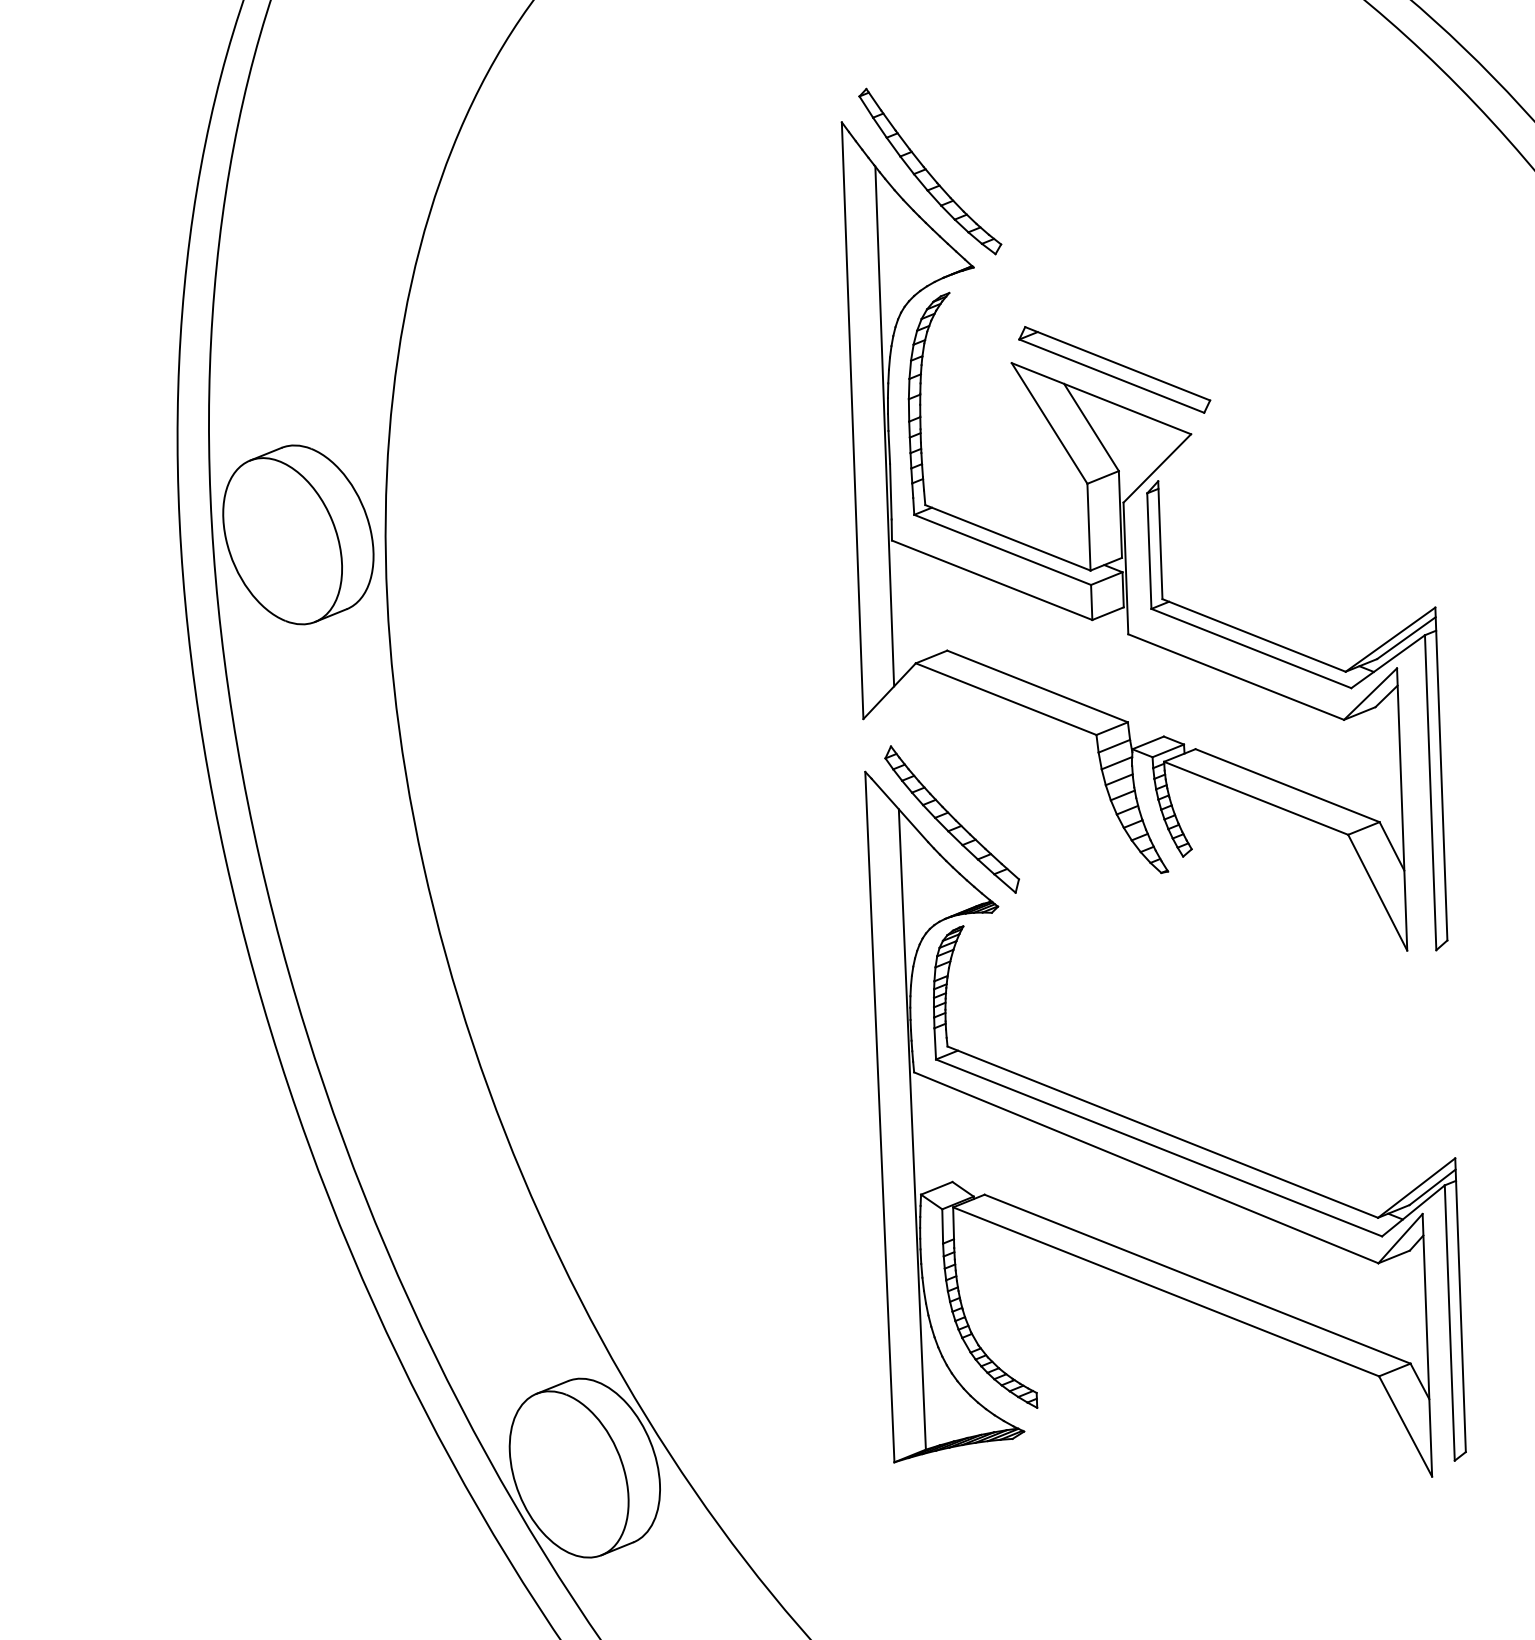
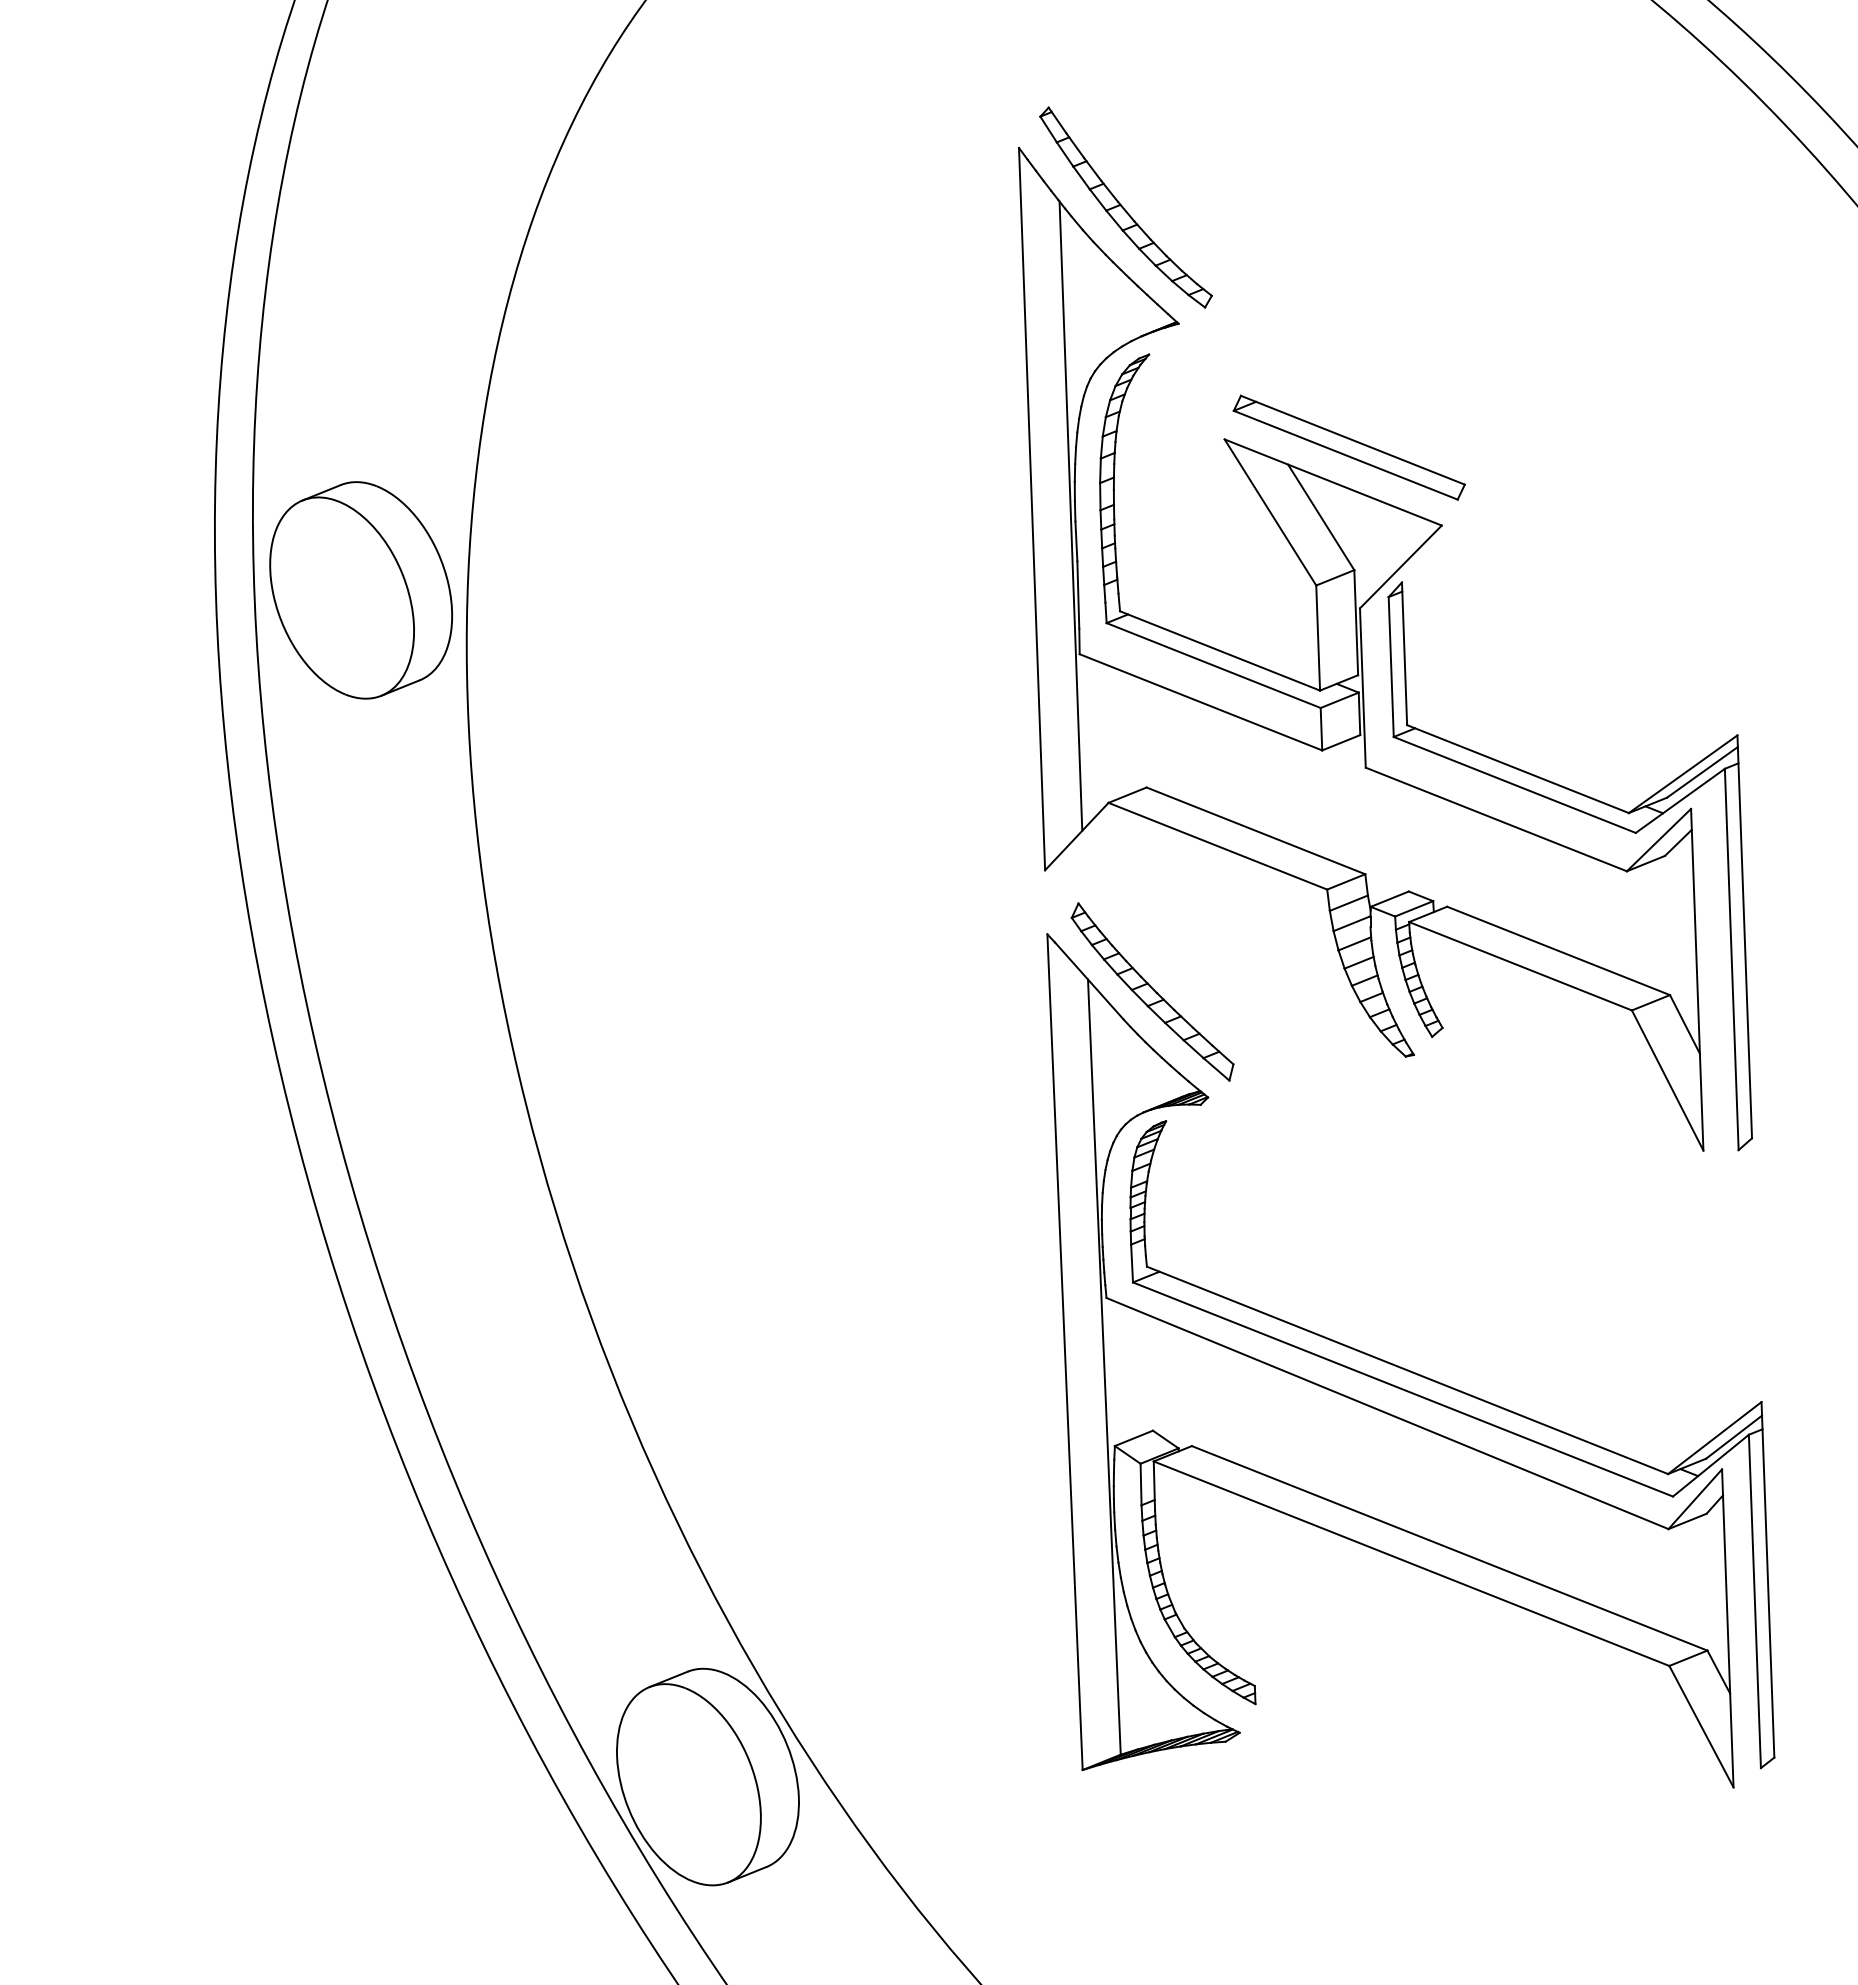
part: (298, 534) -> (361, 590), moved

